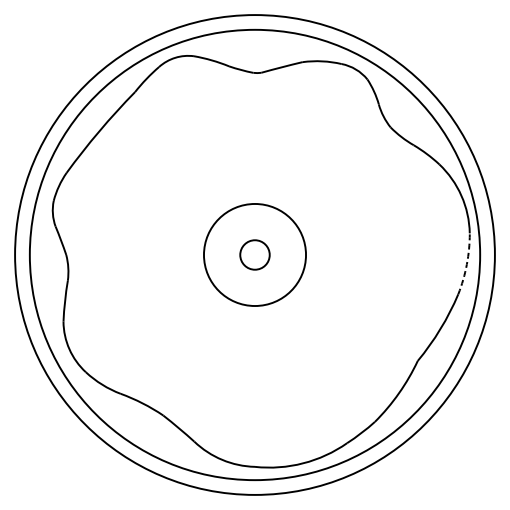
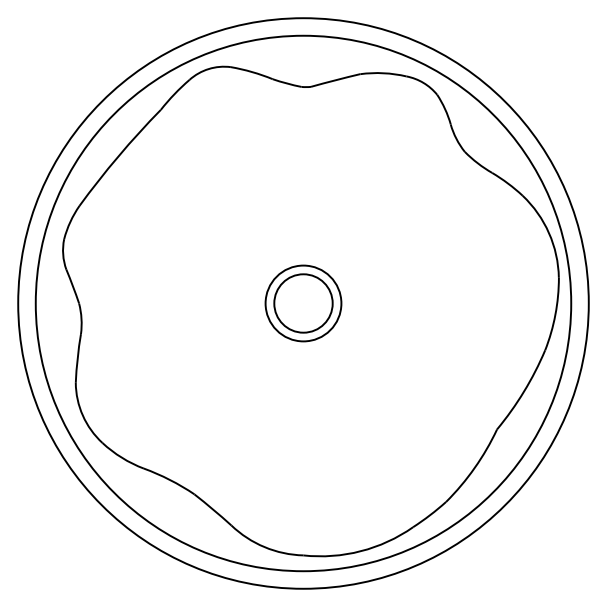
circle: (255, 255) -> (303, 303), size x0.62
circle: (255, 255) -> (303, 303), size x1.67
arc: (466, 264) -> (555, 314), dashed -> solid

